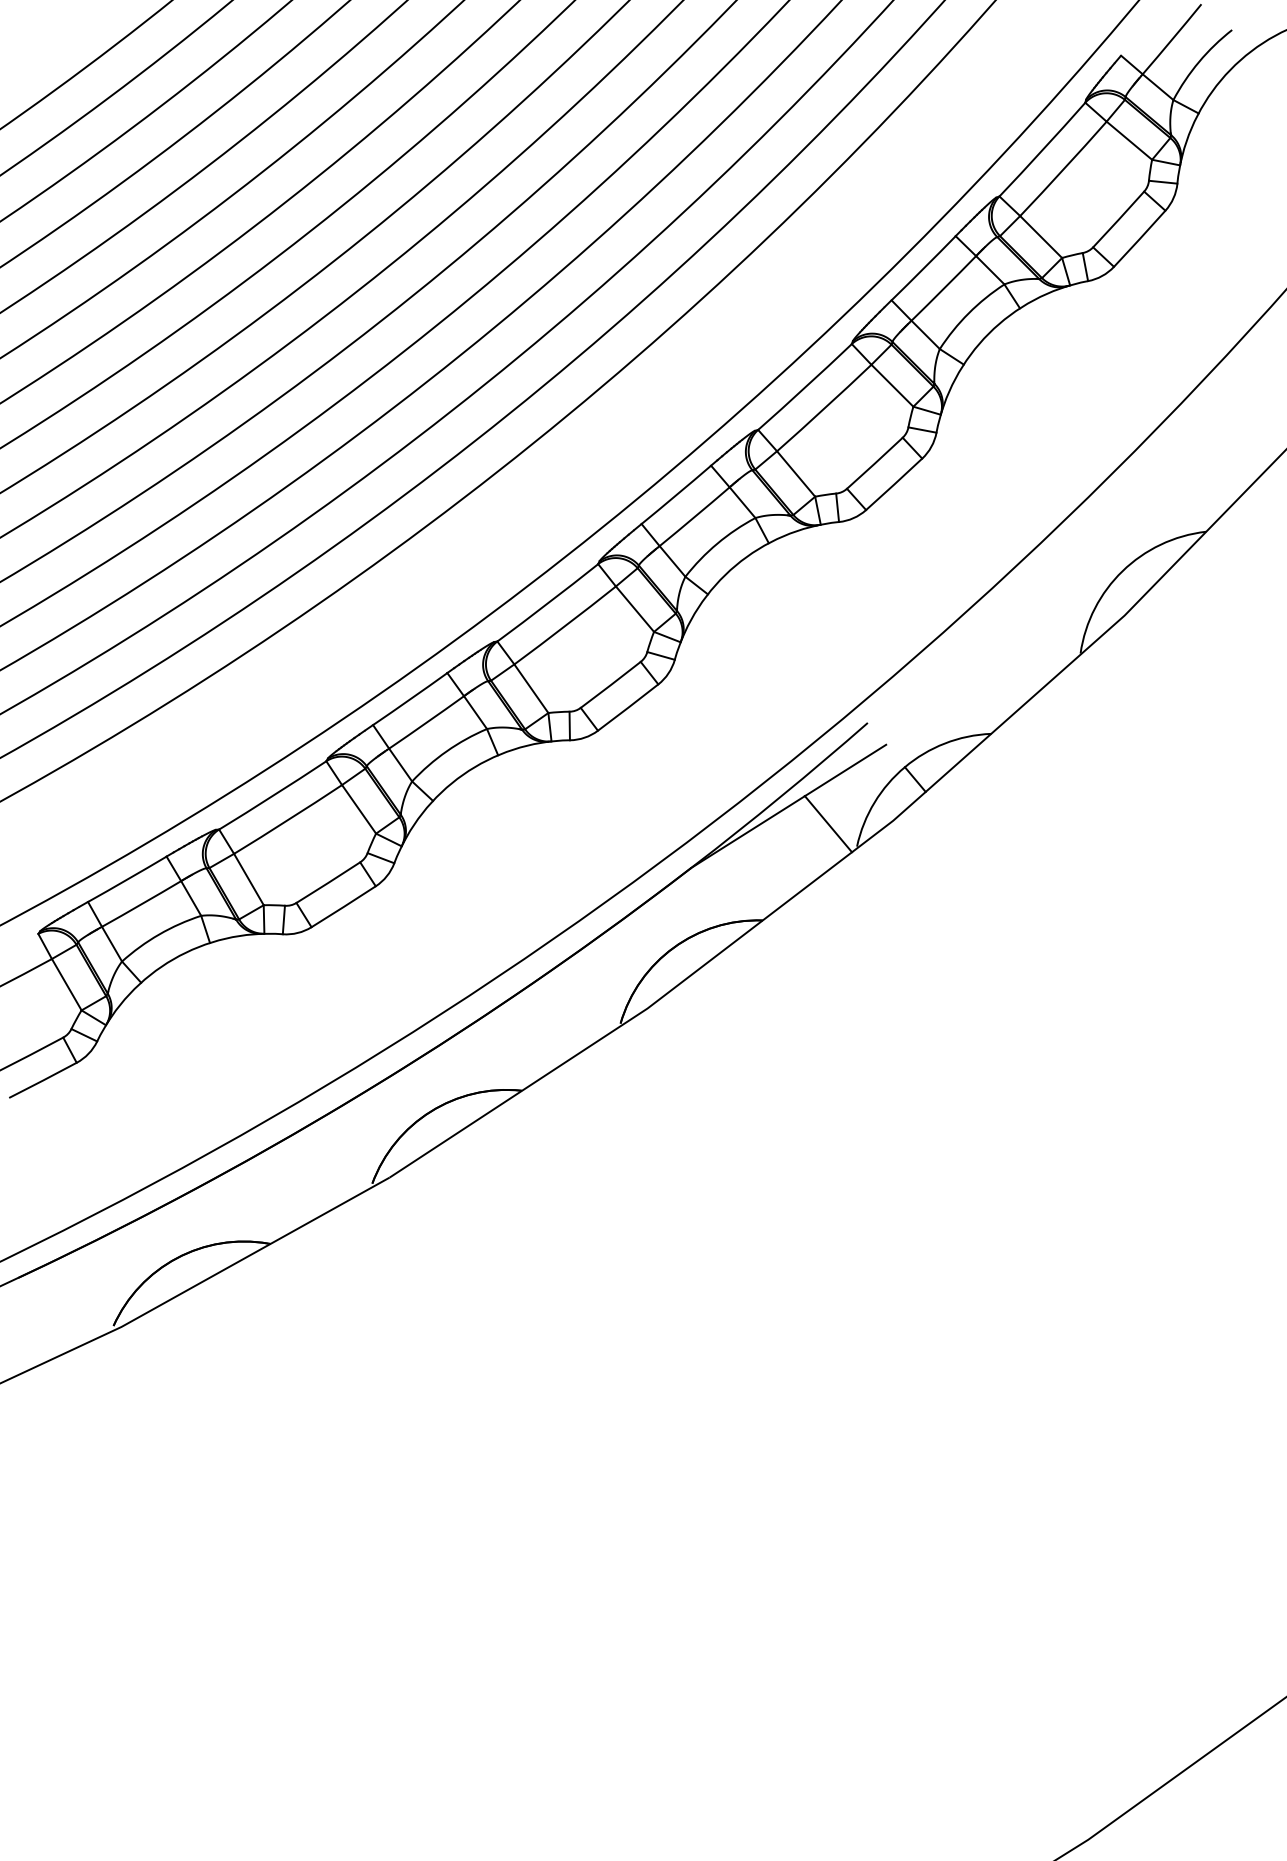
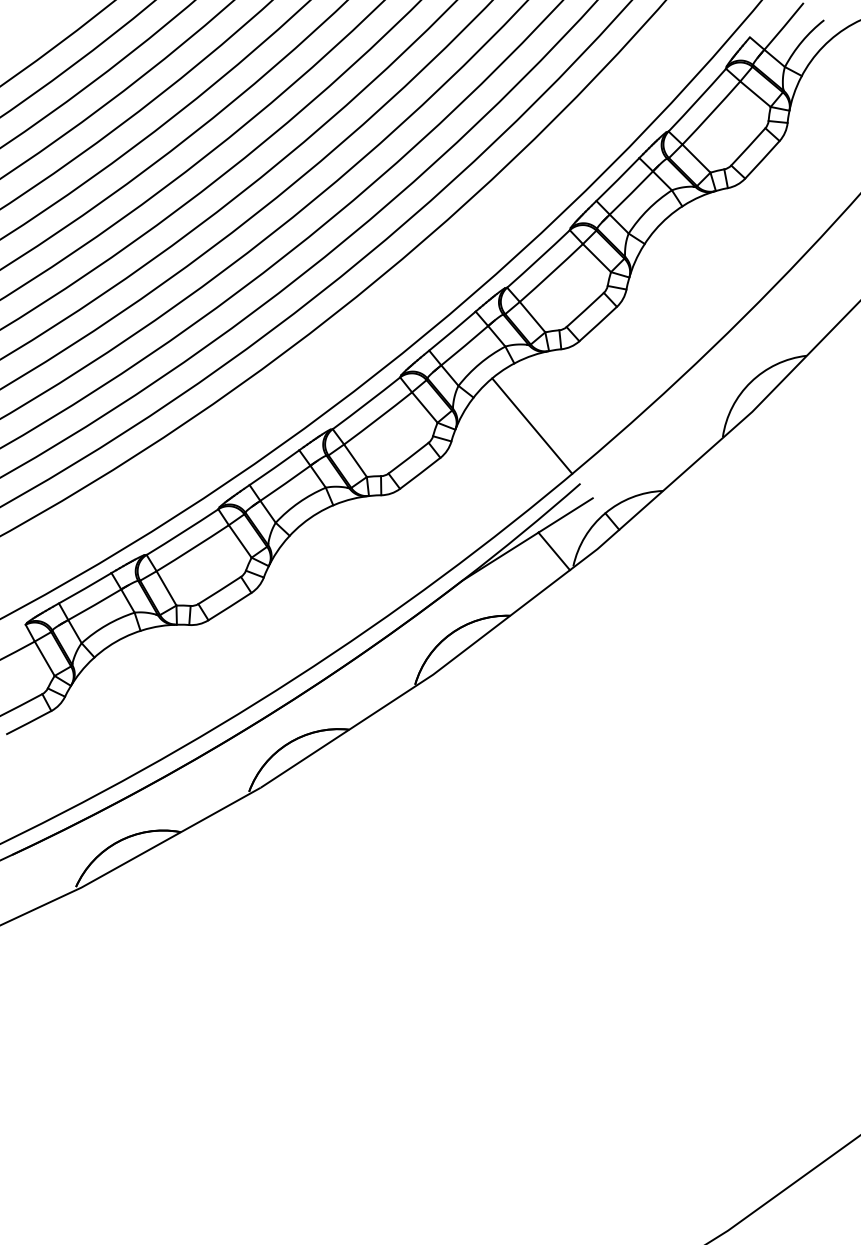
line: (795, 635) -> (532, 425), added

